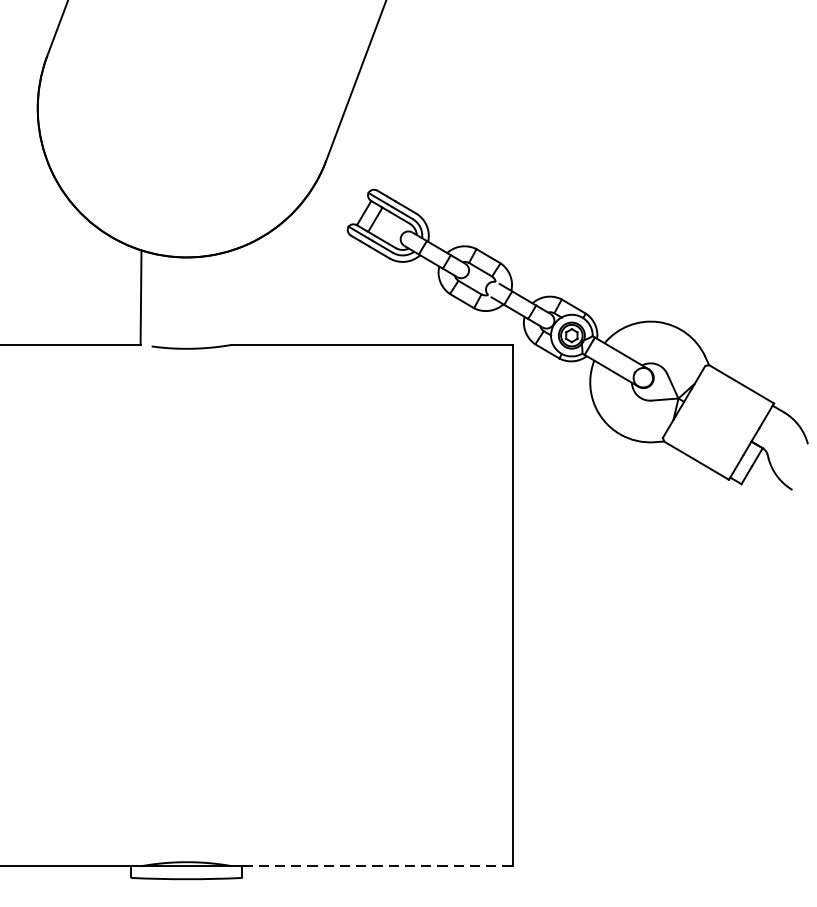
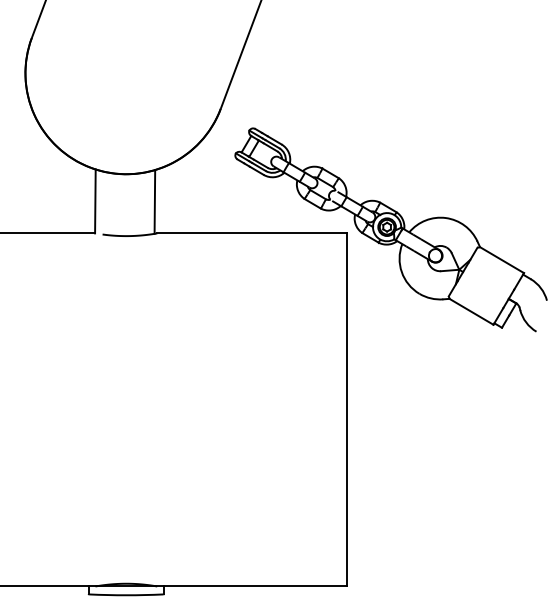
line: (228, 297) -> (154, 201), added
line: (378, 866) -> (256, 586), dashed -> solid

